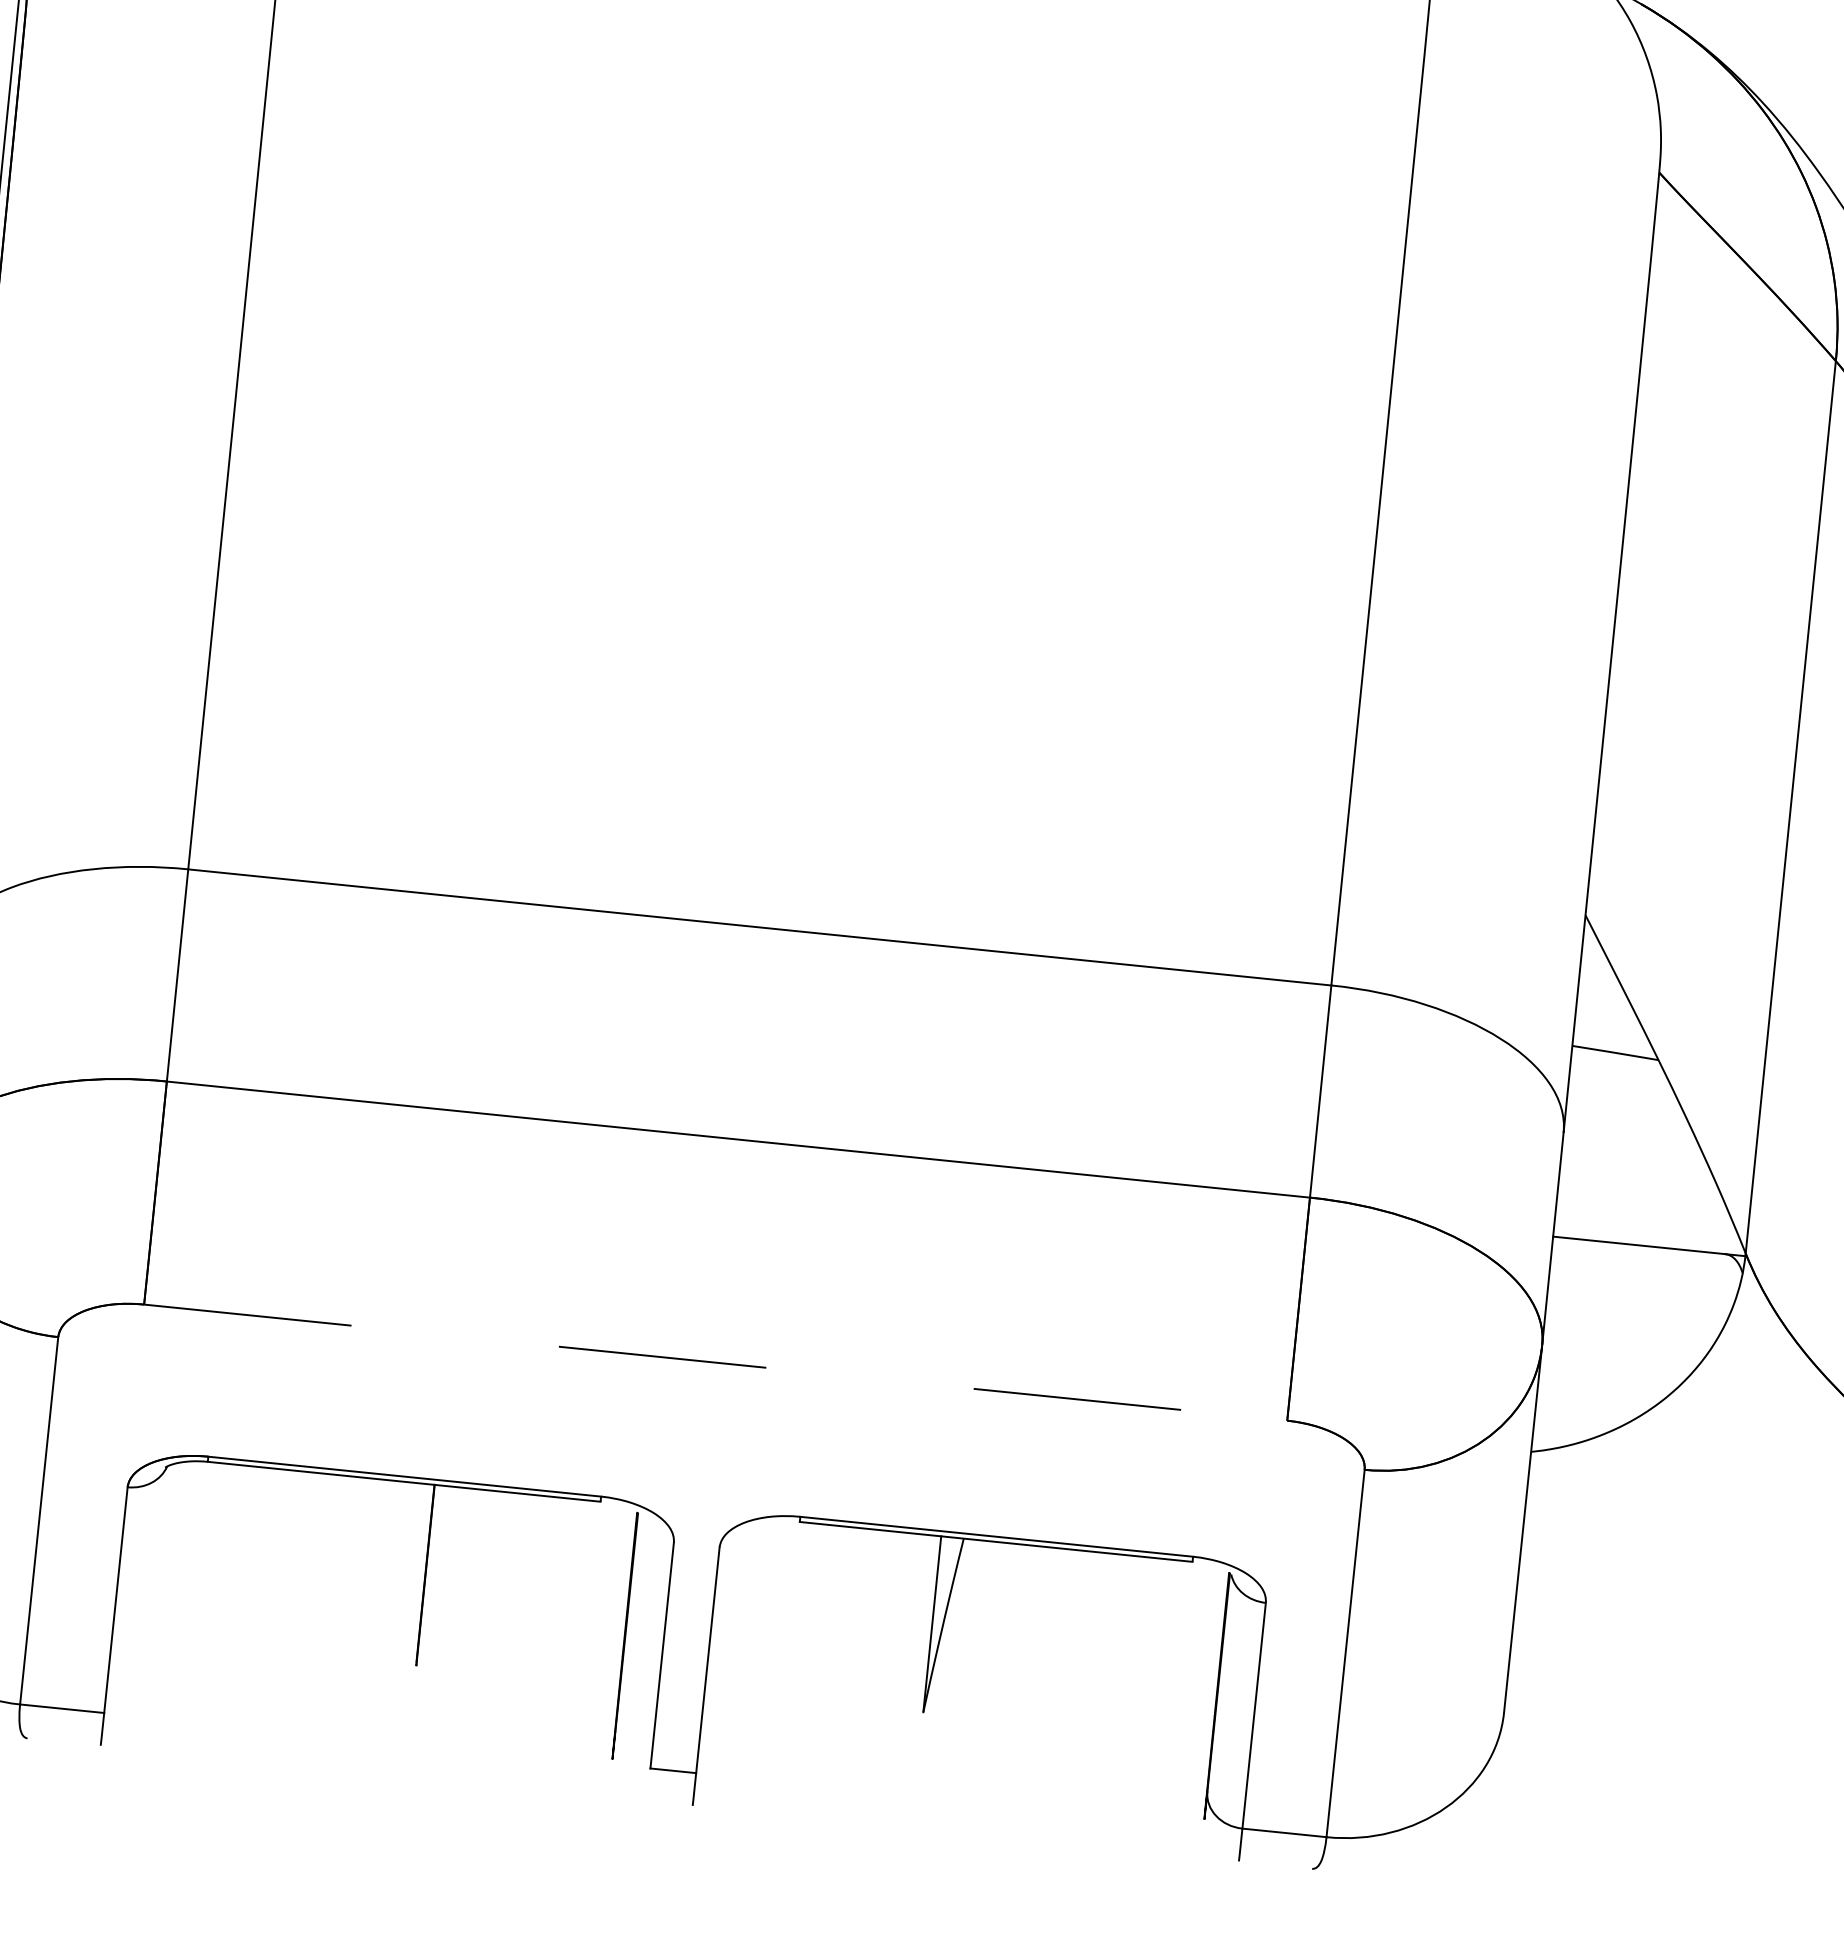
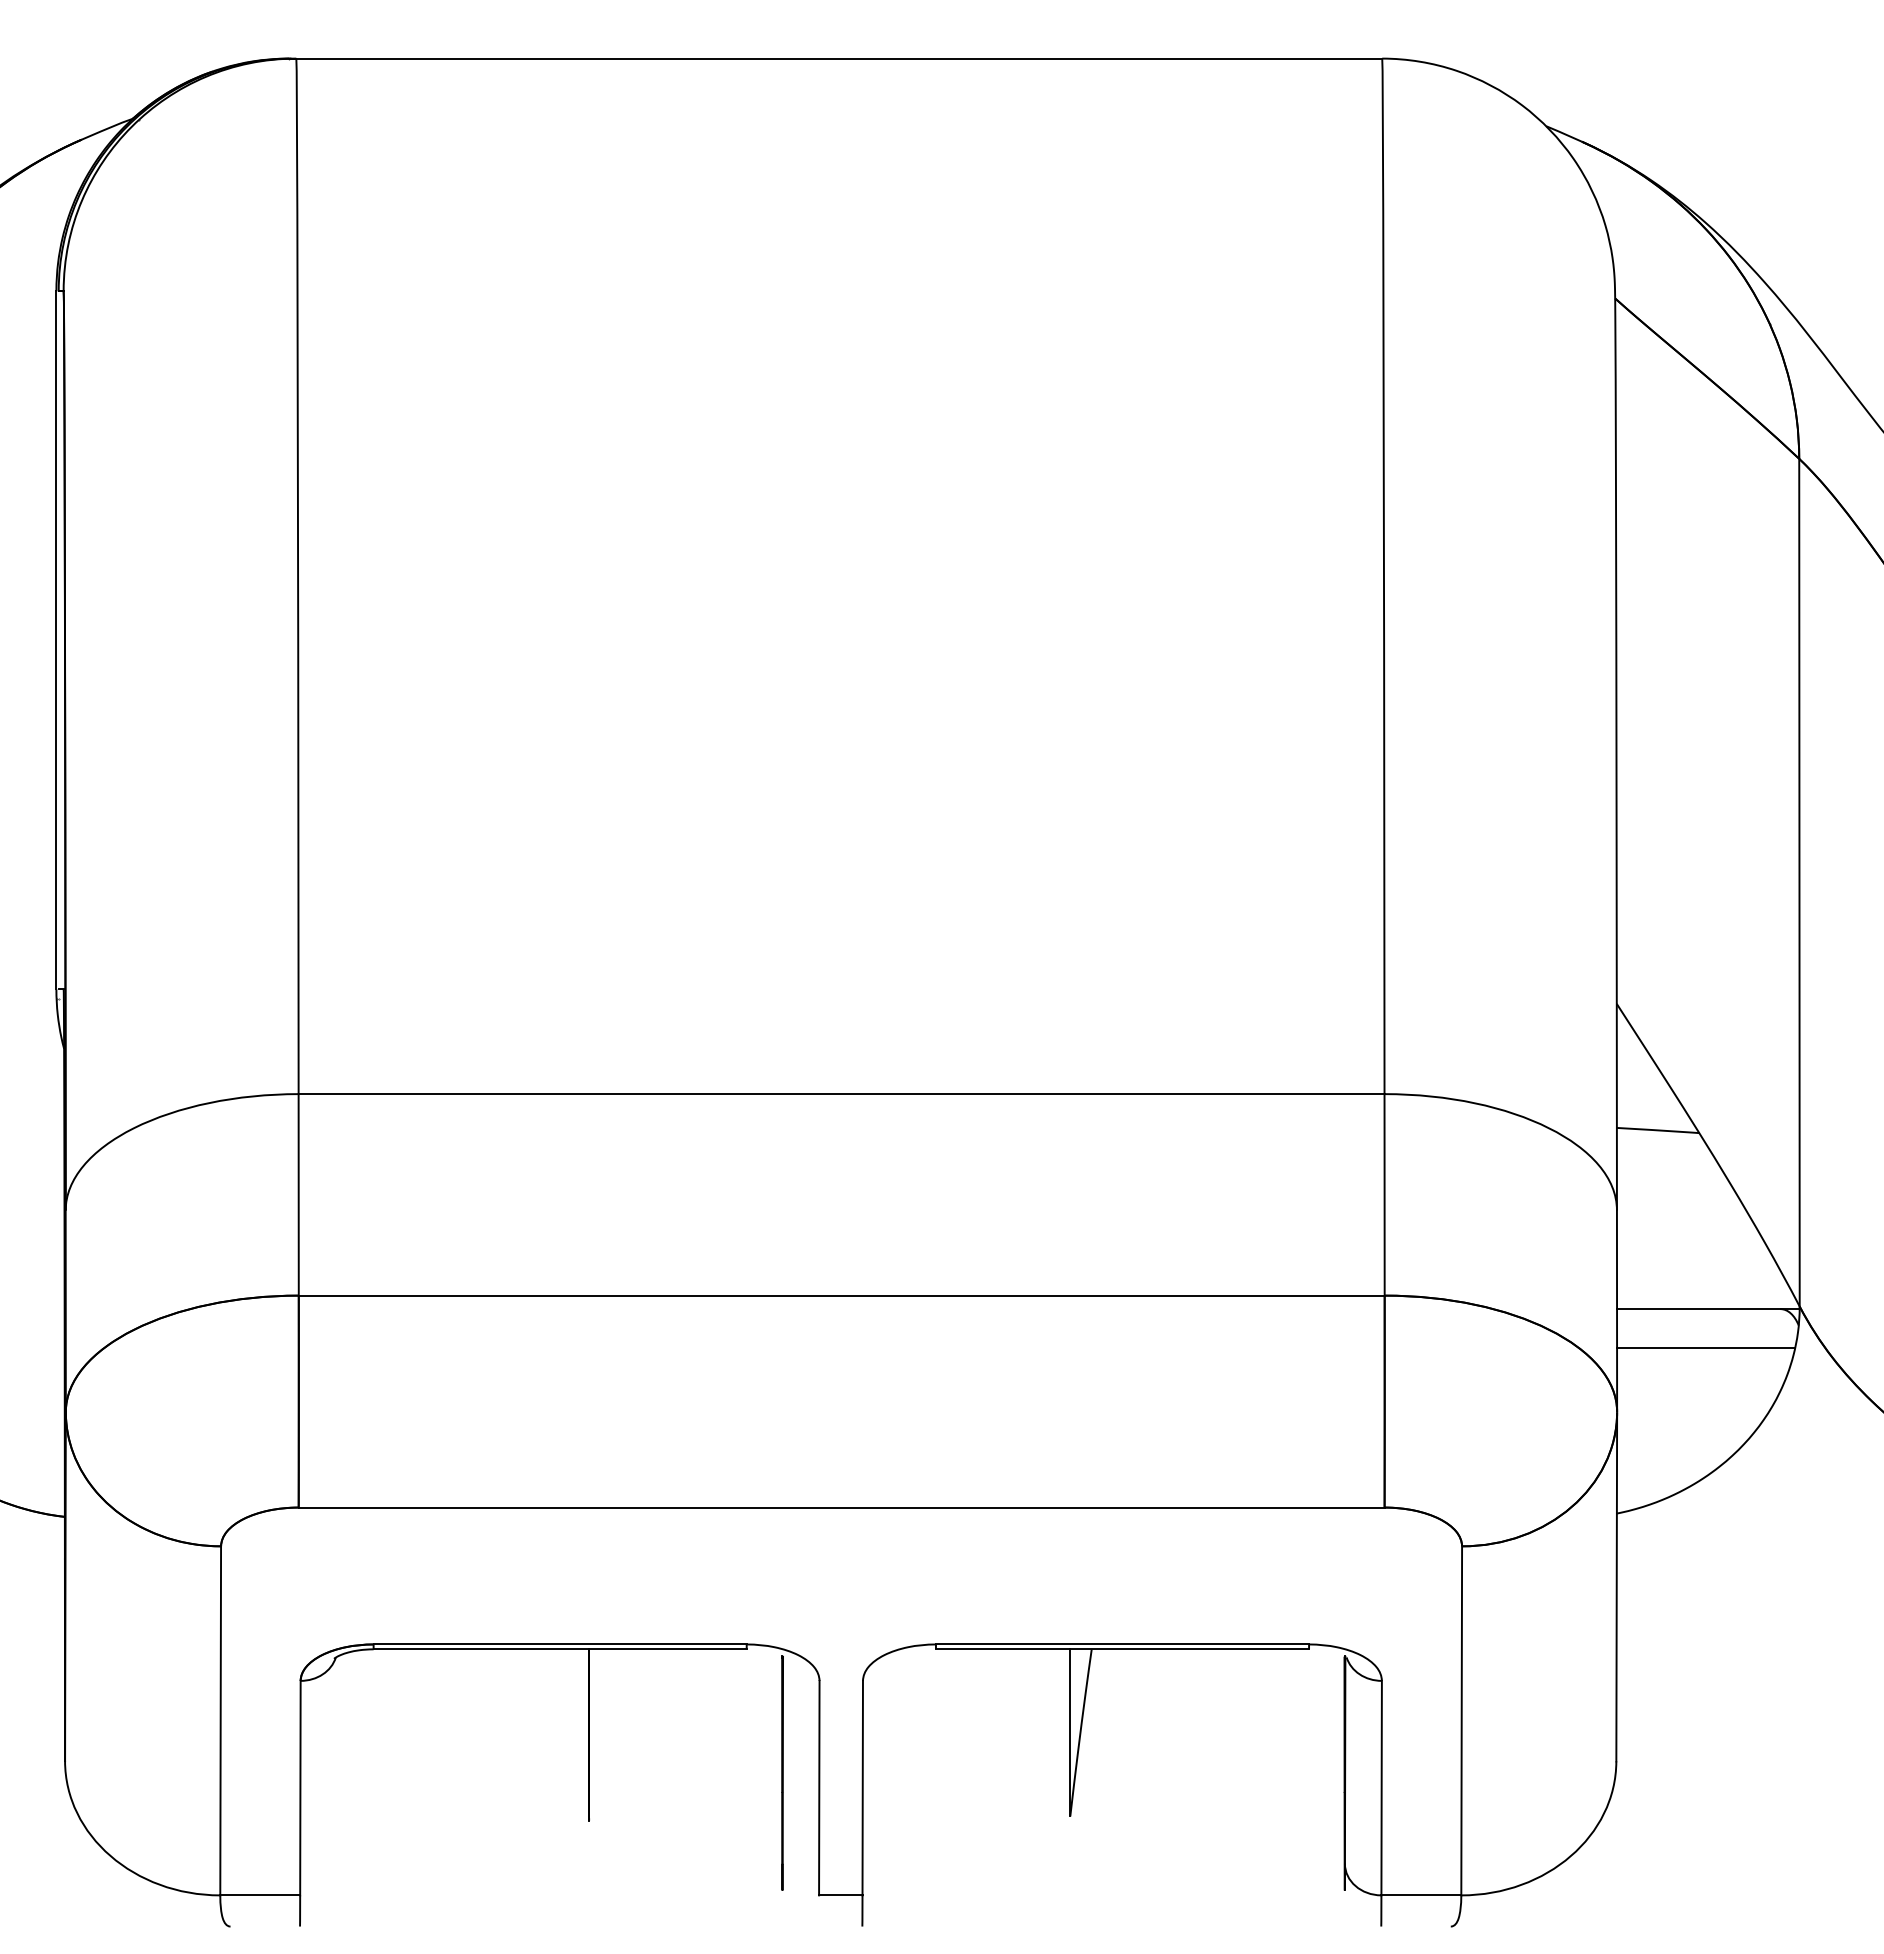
line: (1643, 1286) -> (1706, 1347), added
line: (715, 1362) -> (841, 1507), dashed -> solid

